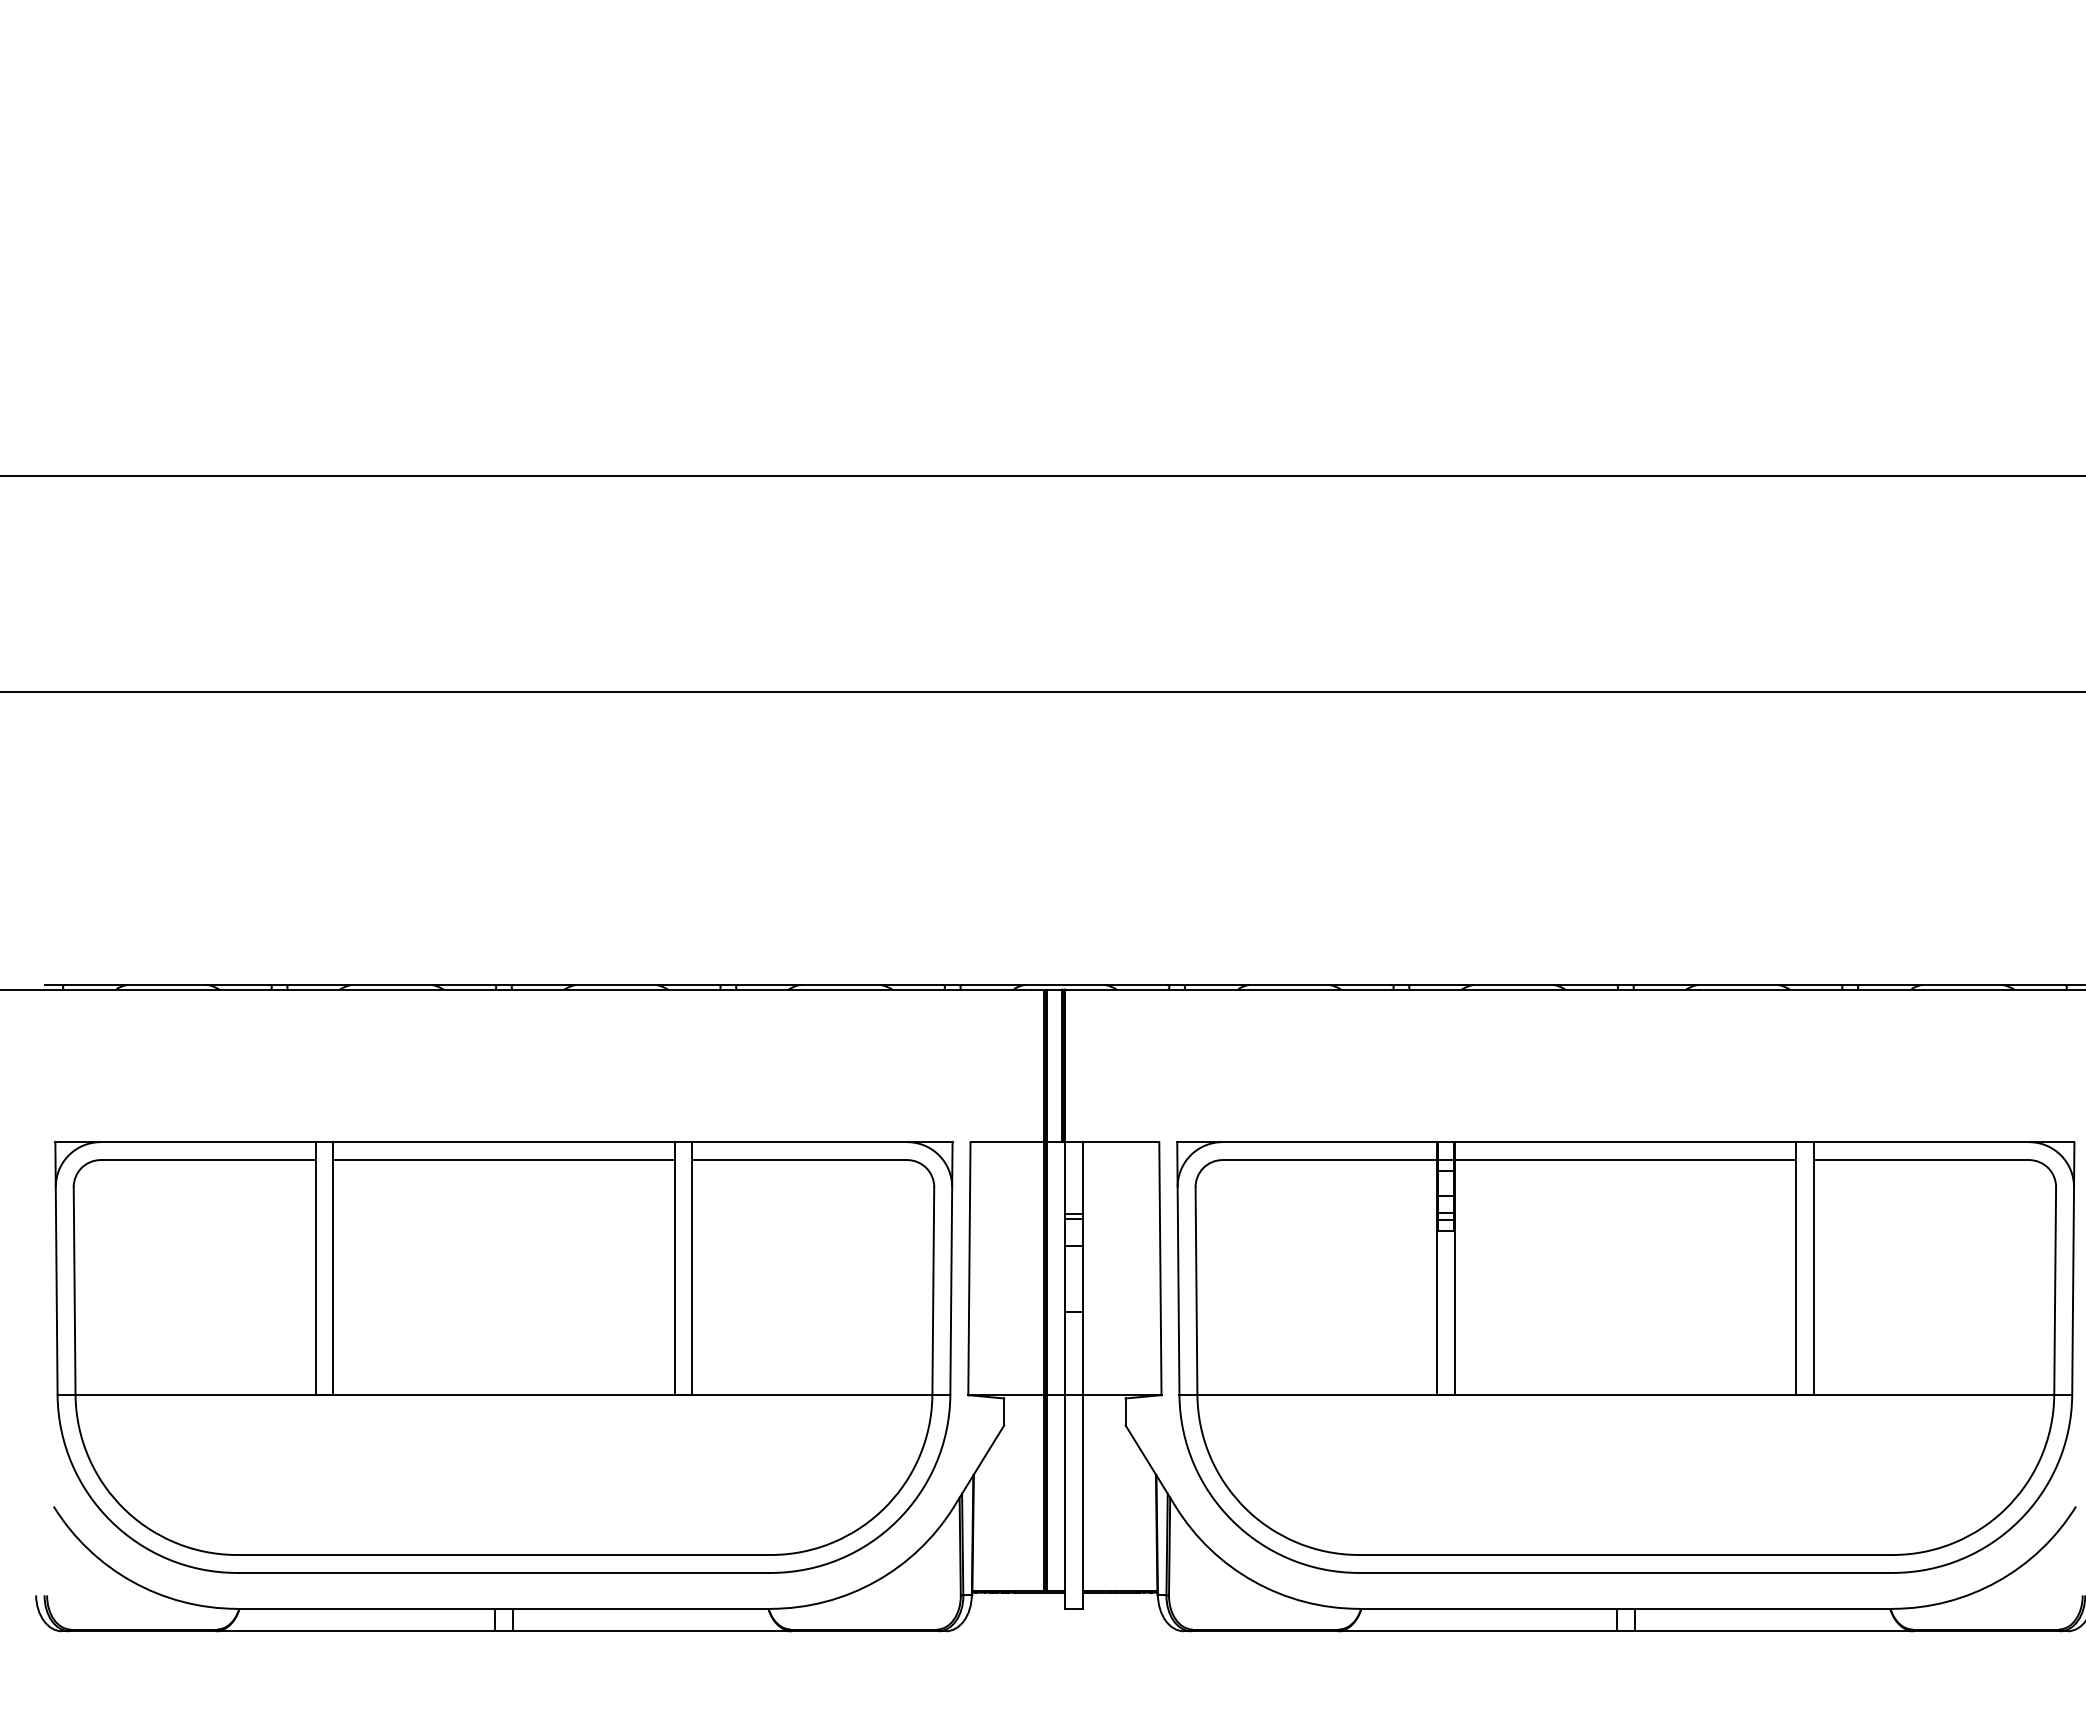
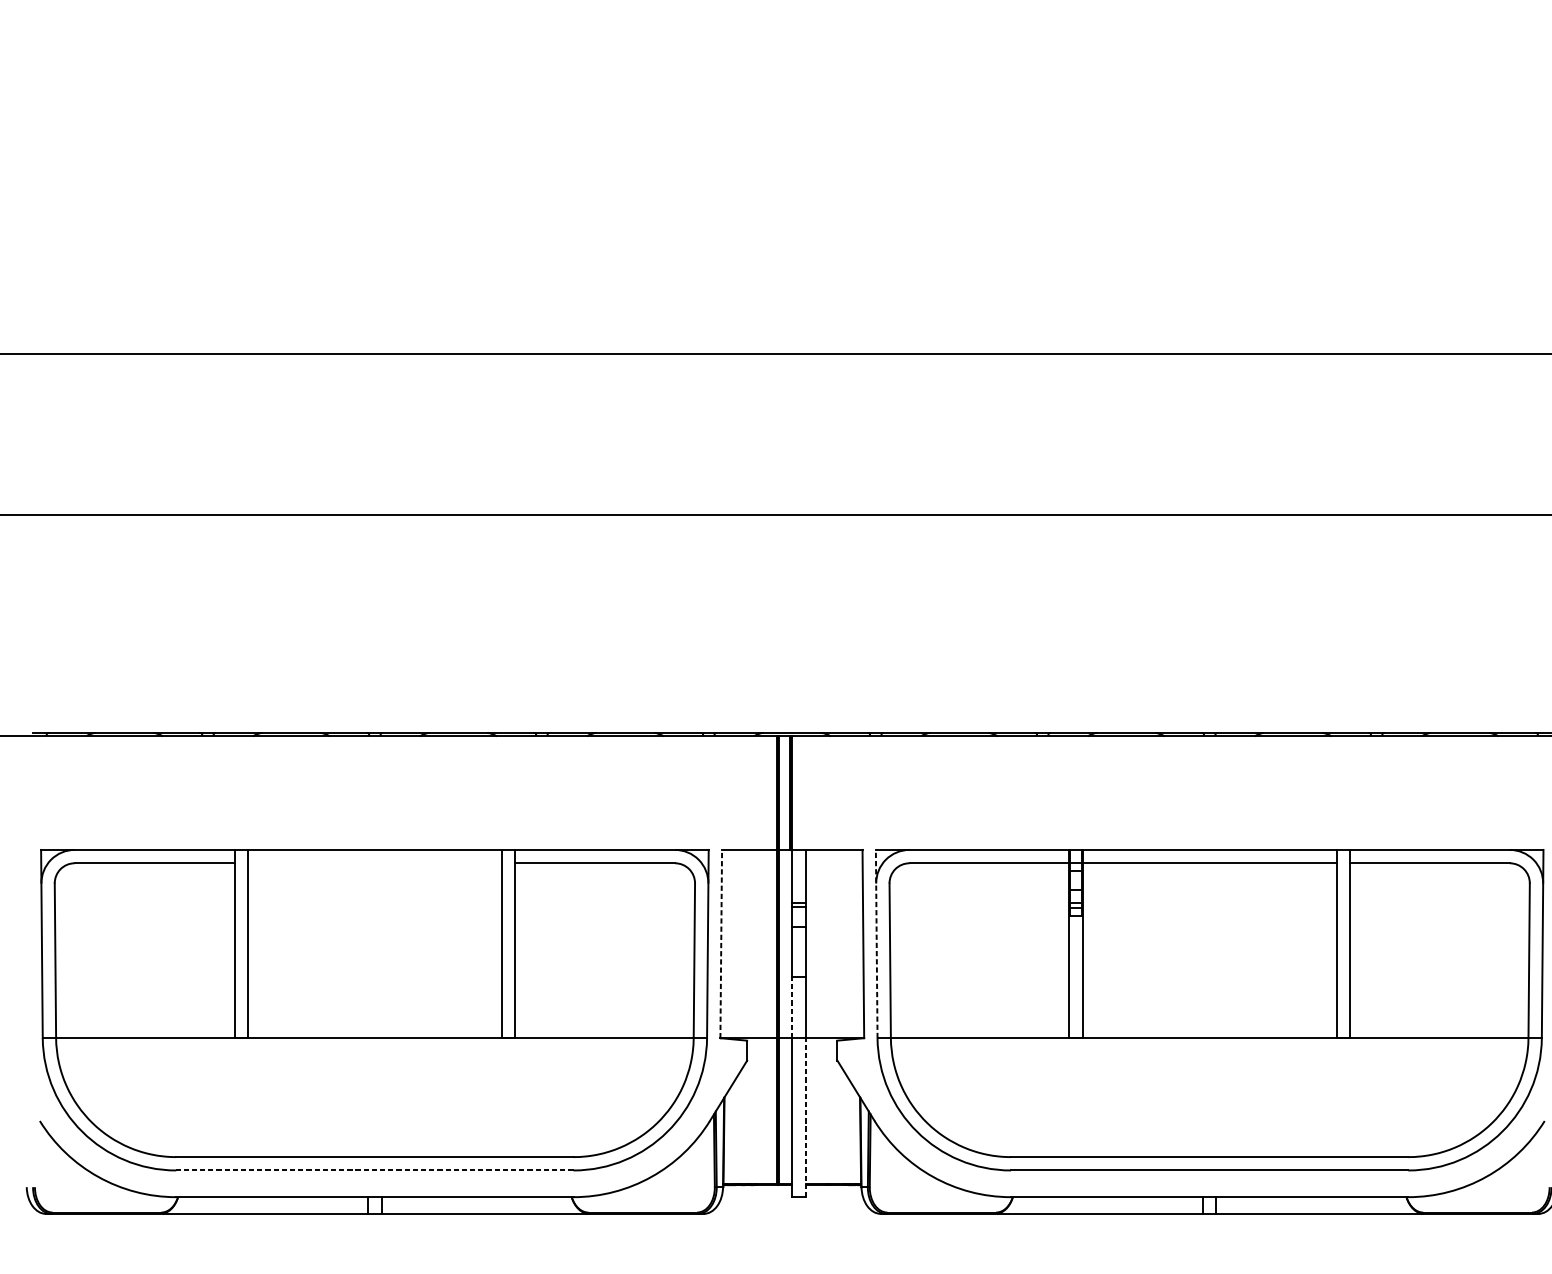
line: (503, 1160) -> (374, 863), removed
line: (969, 1268) -> (721, 943), solid -> dashed
line: (1178, 1268) -> (876, 943), solid -> dashed
line: (1064, 1353) -> (791, 1007), solid -> dashed
line: (1082, 1502) -> (805, 1118), solid -> dashed
line: (503, 1572) -> (374, 1170), solid -> dashed

